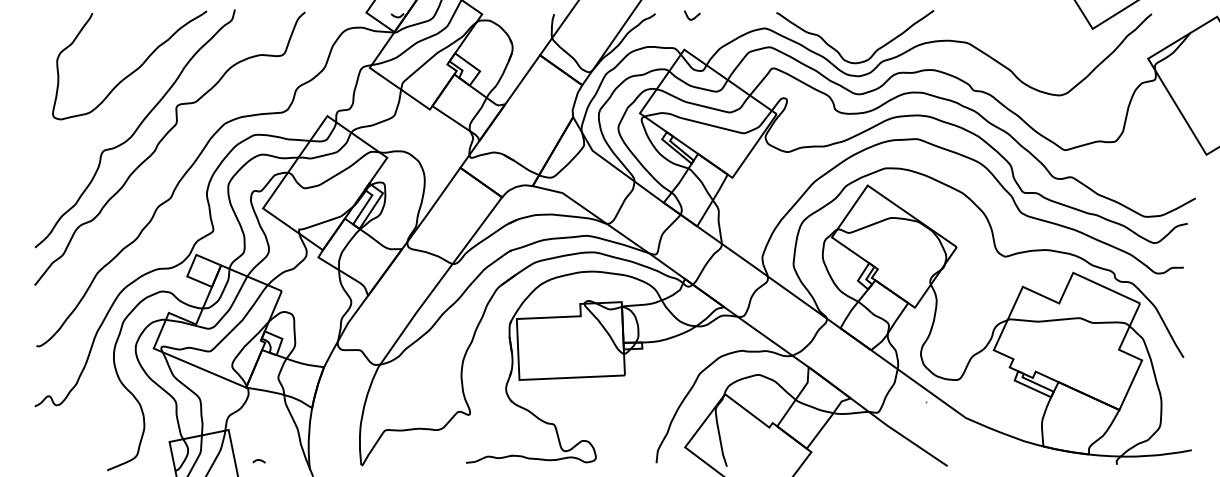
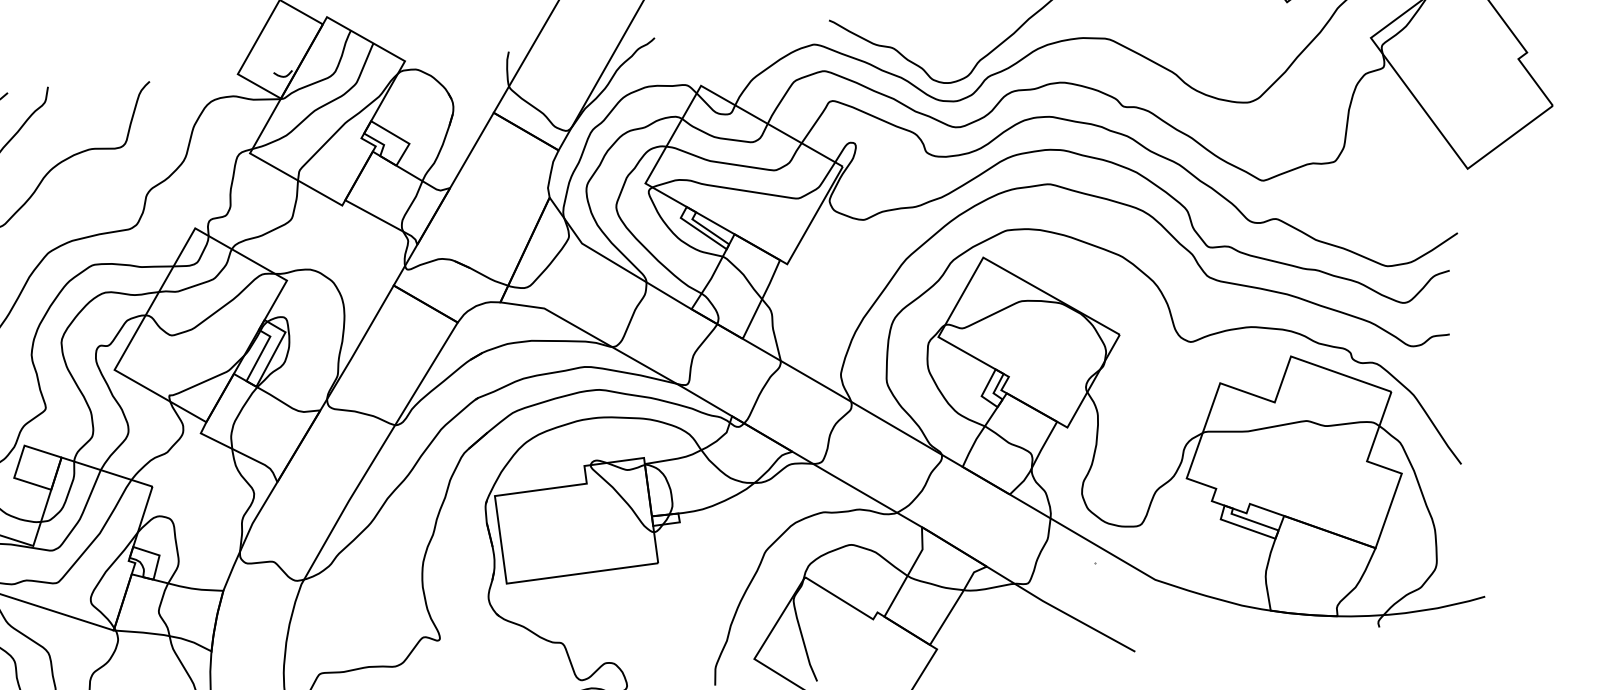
curve: (689, 17) -> (704, 38), removed

